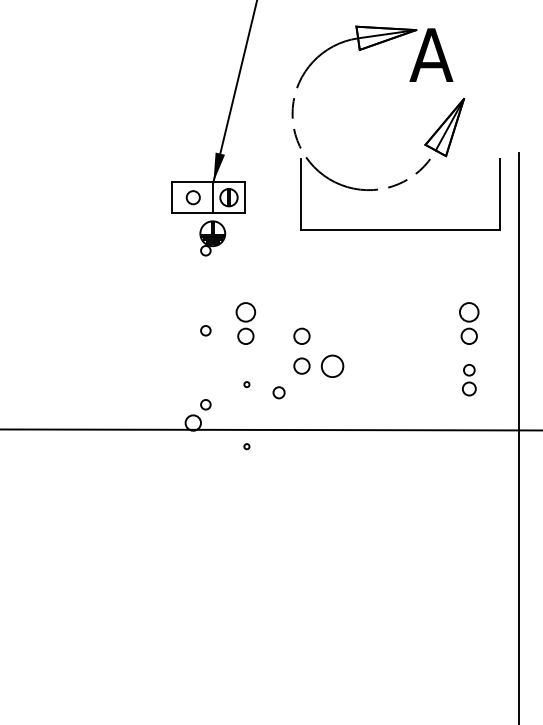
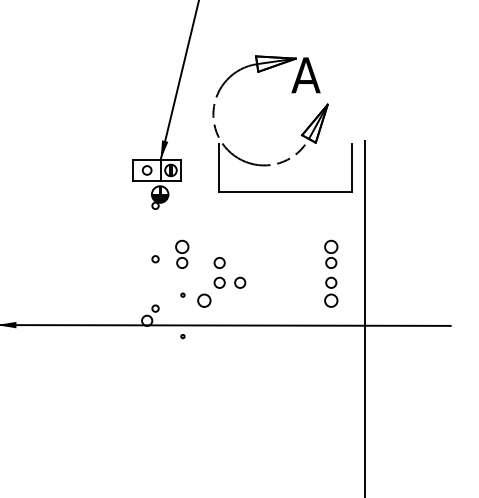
circle: (333, 365) -> (240, 282), size x0.71
part: (469, 379) -> (331, 291), size x1.43
circle: (279, 392) -> (204, 300), size x1.67

